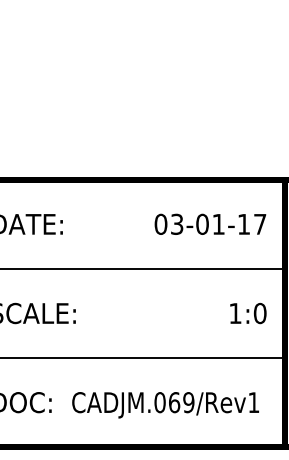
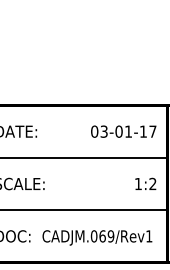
text: (259, 312) -> (152, 183), 1:0 -> 1:2

